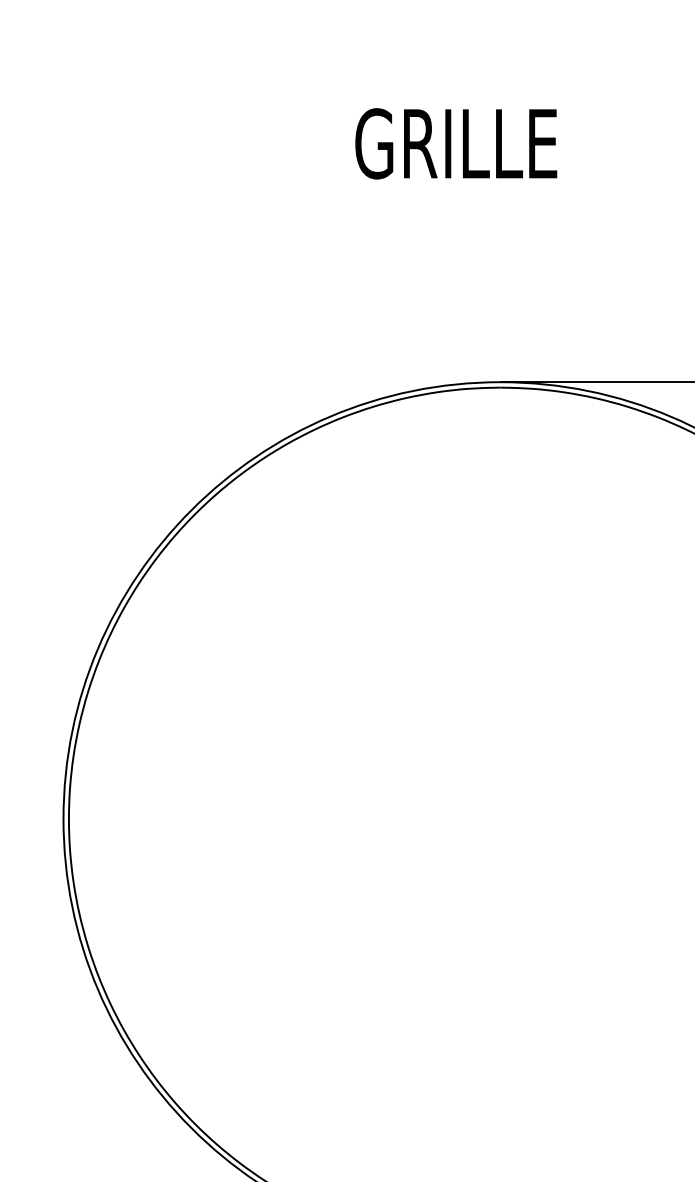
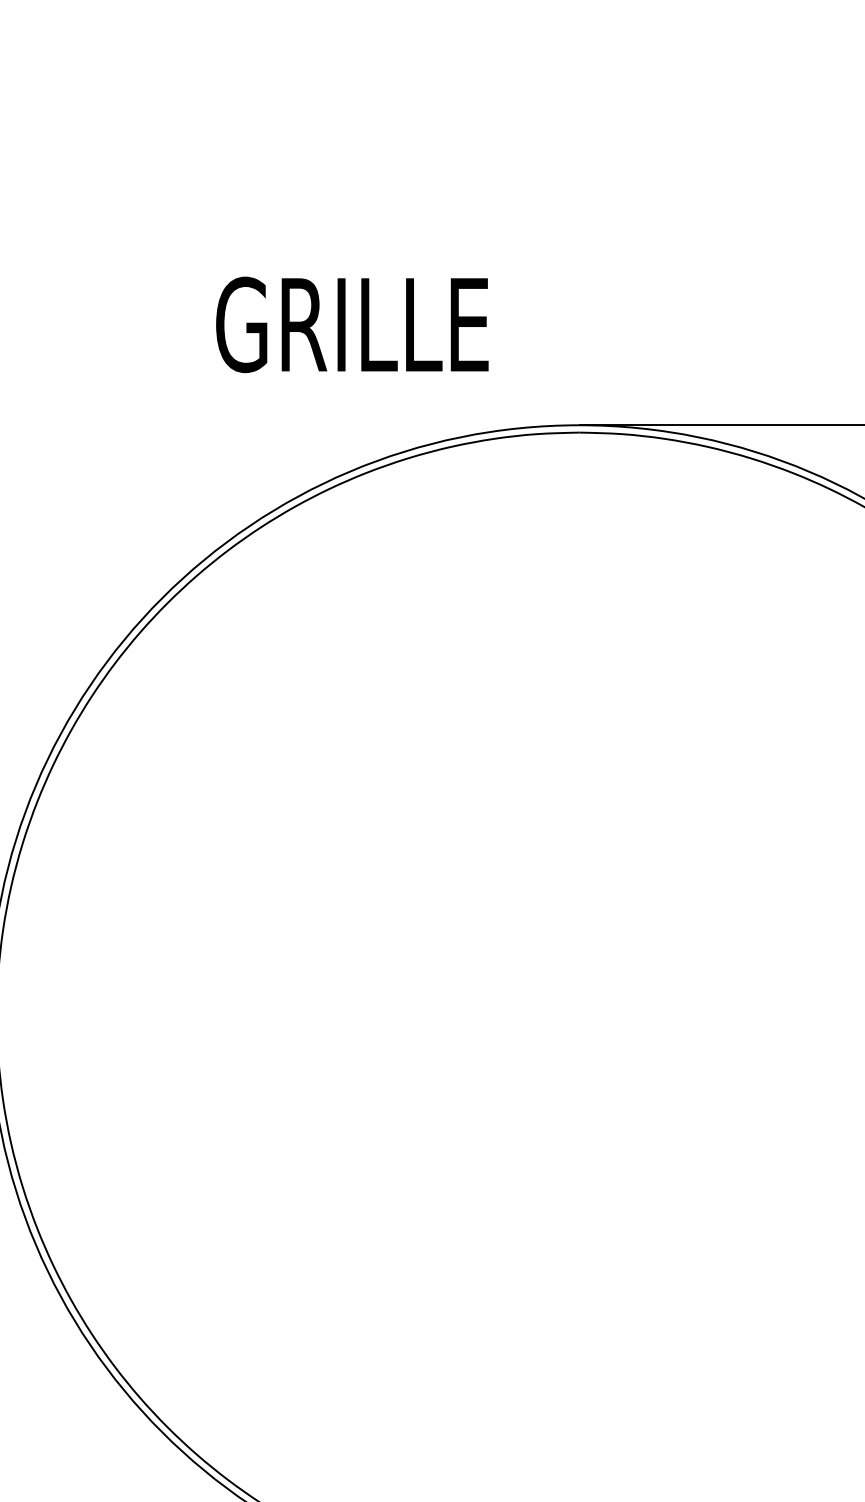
text: (456, 143) -> (352, 324), moved

